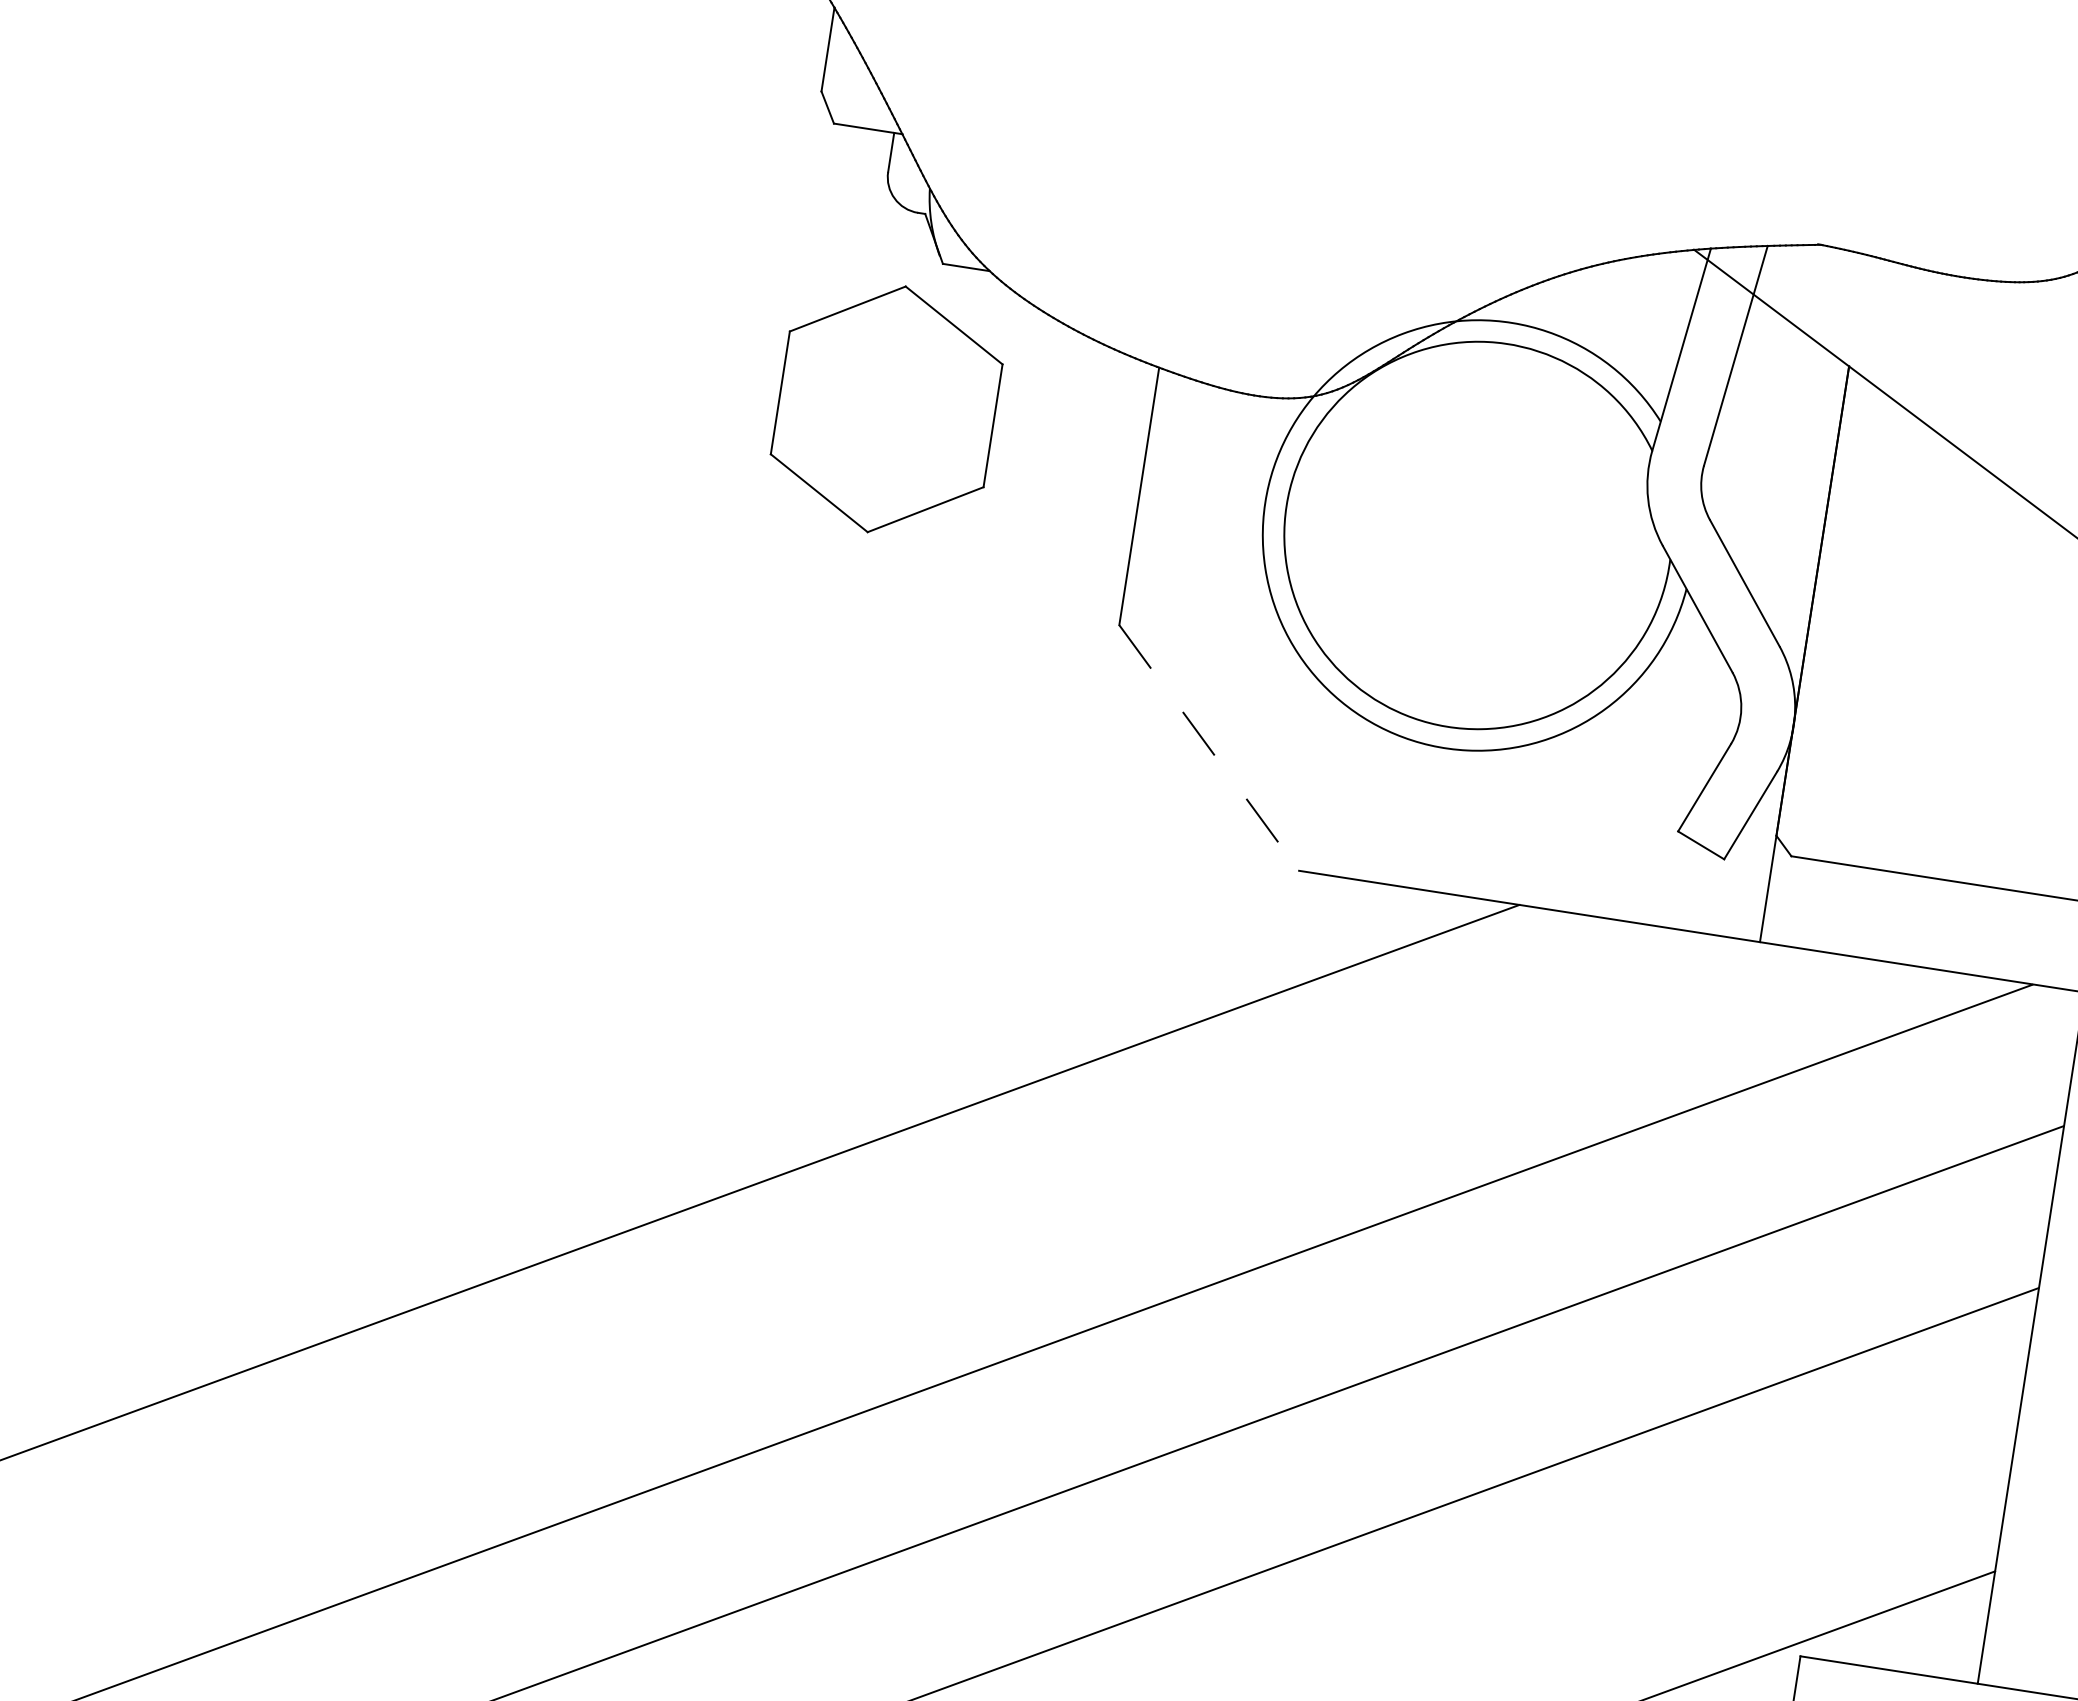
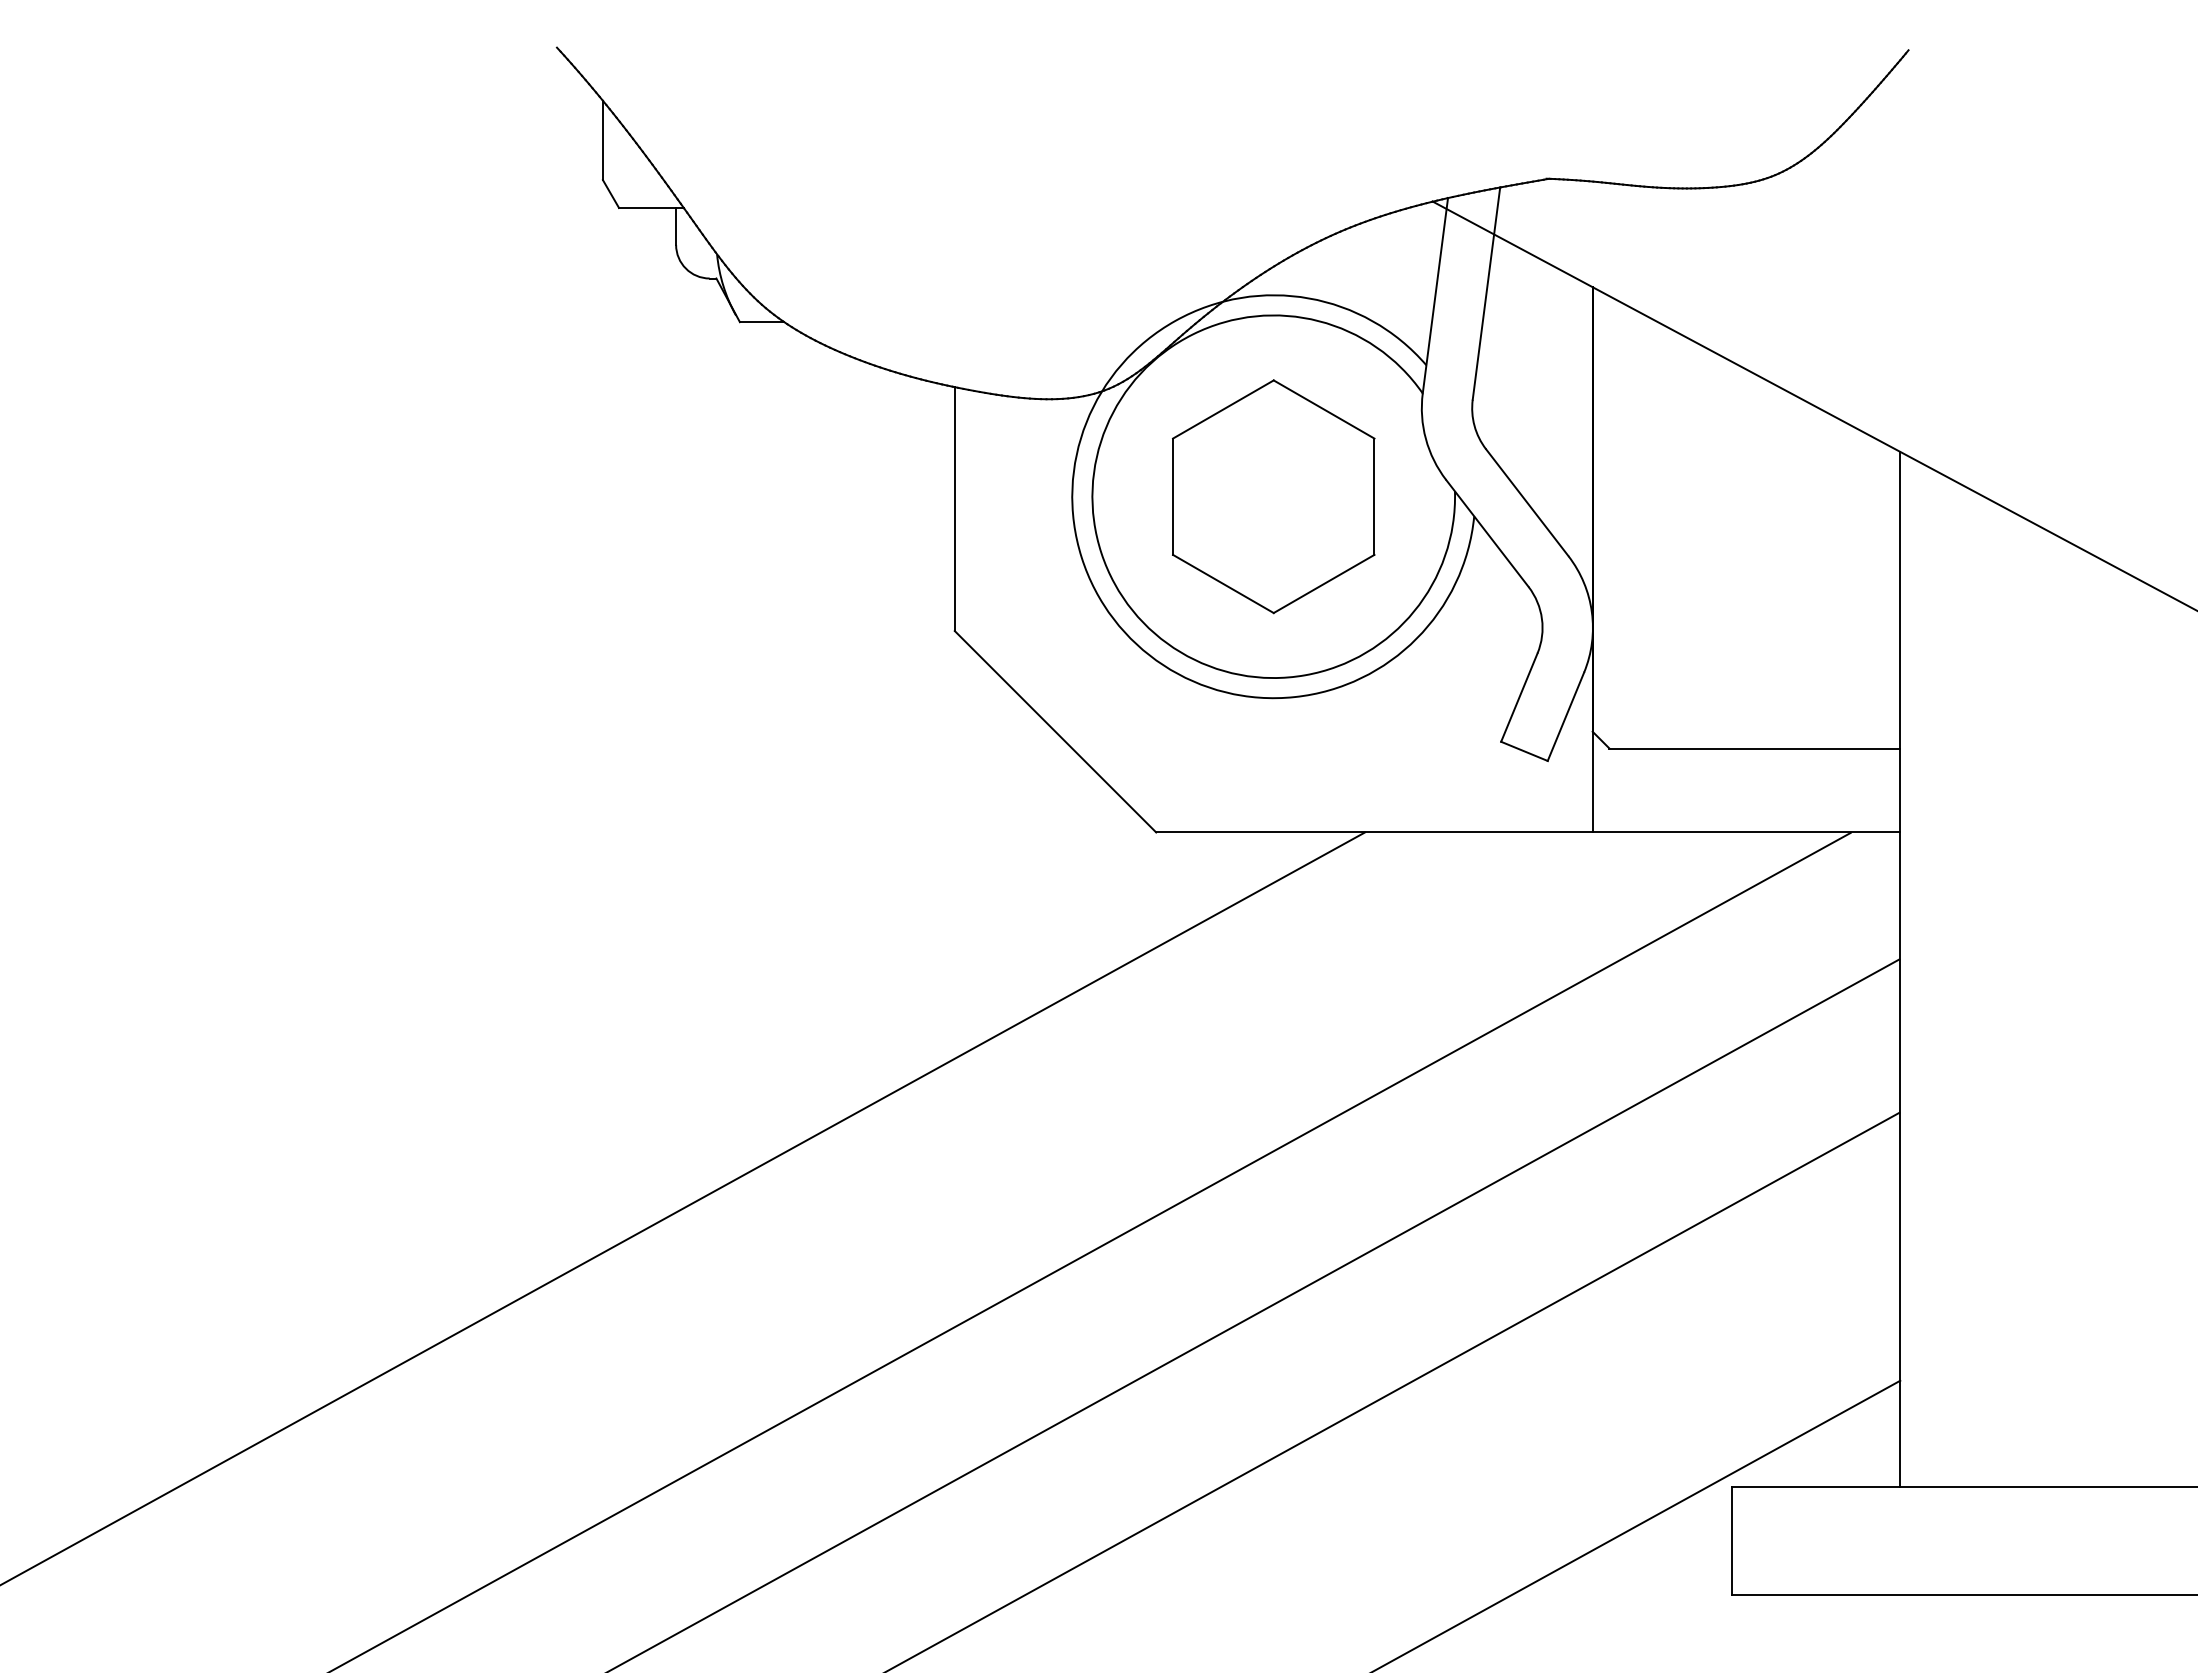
part: (886, 409) -> (1273, 496), moved
line: (1209, 748) -> (1055, 732), dashed -> solid

